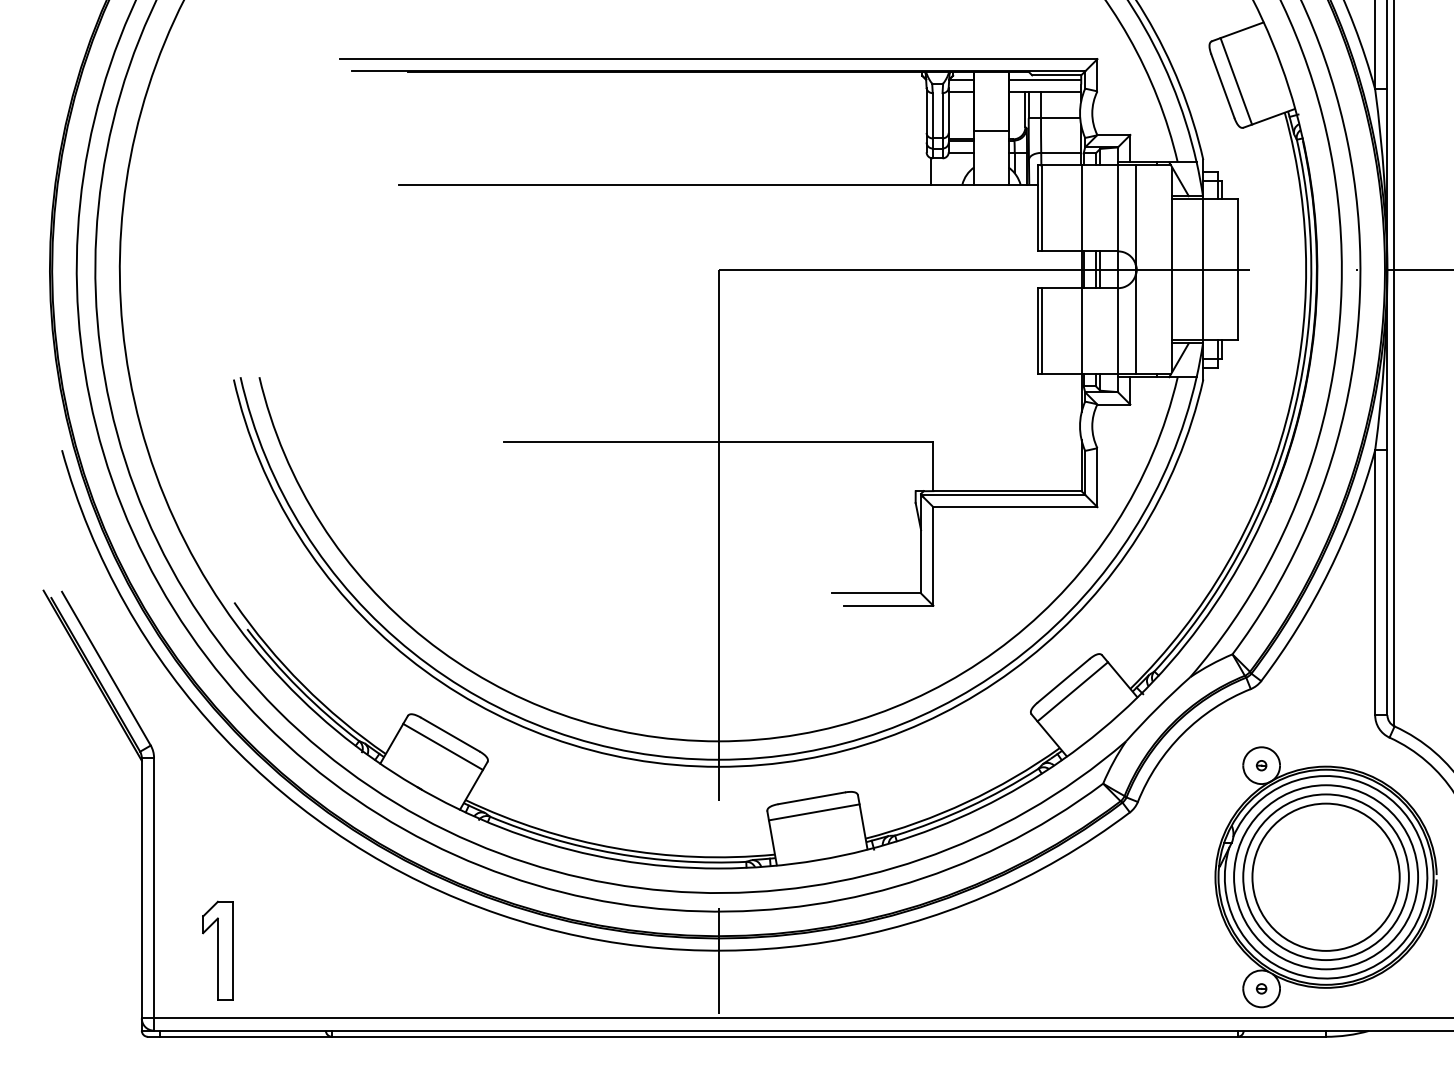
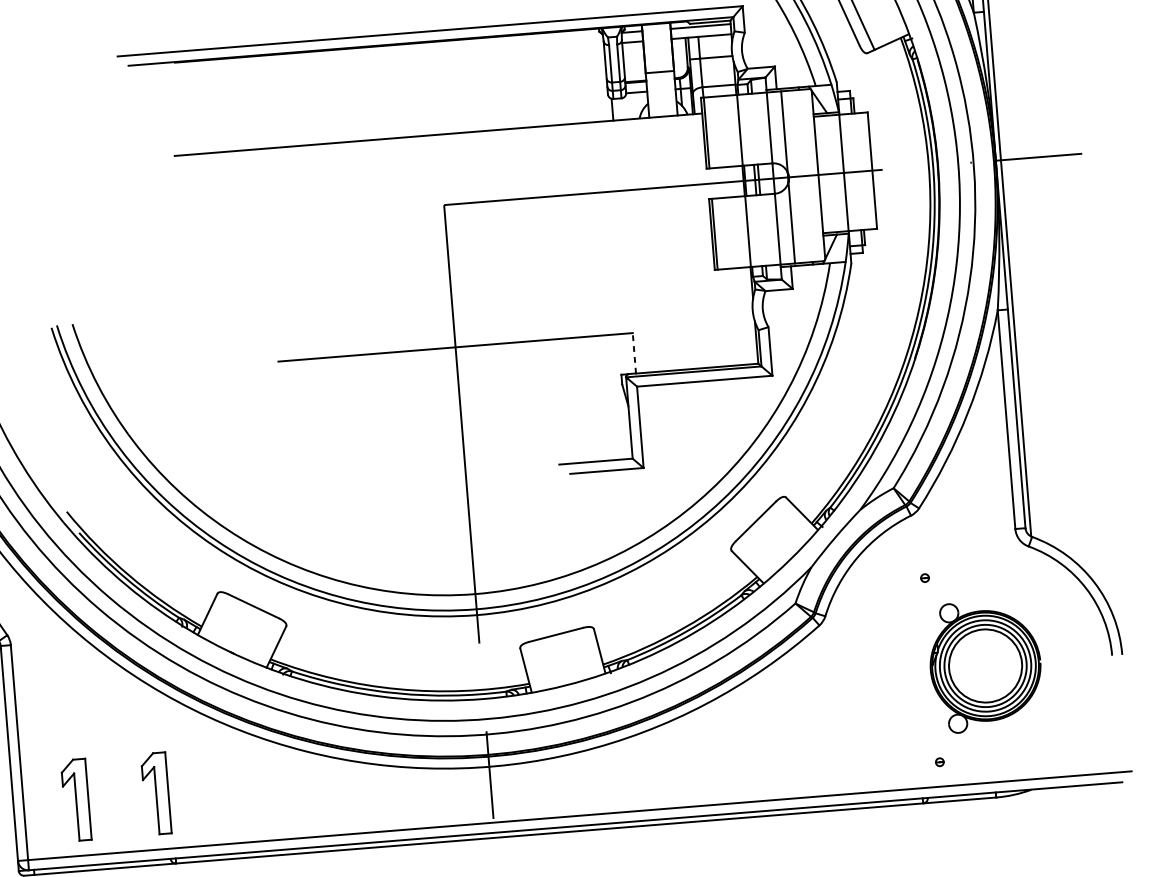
line: (933, 466) -> (634, 353), solid -> dashed
line: (1072, 691) -> (764, 529), removed
line: (442, 746) -> (248, 616), removed
line: (813, 812) -> (558, 646), removed
part: (1325, 877) -> (985, 666), size x0.6
part: (314, 950) -> (155, 793), added

